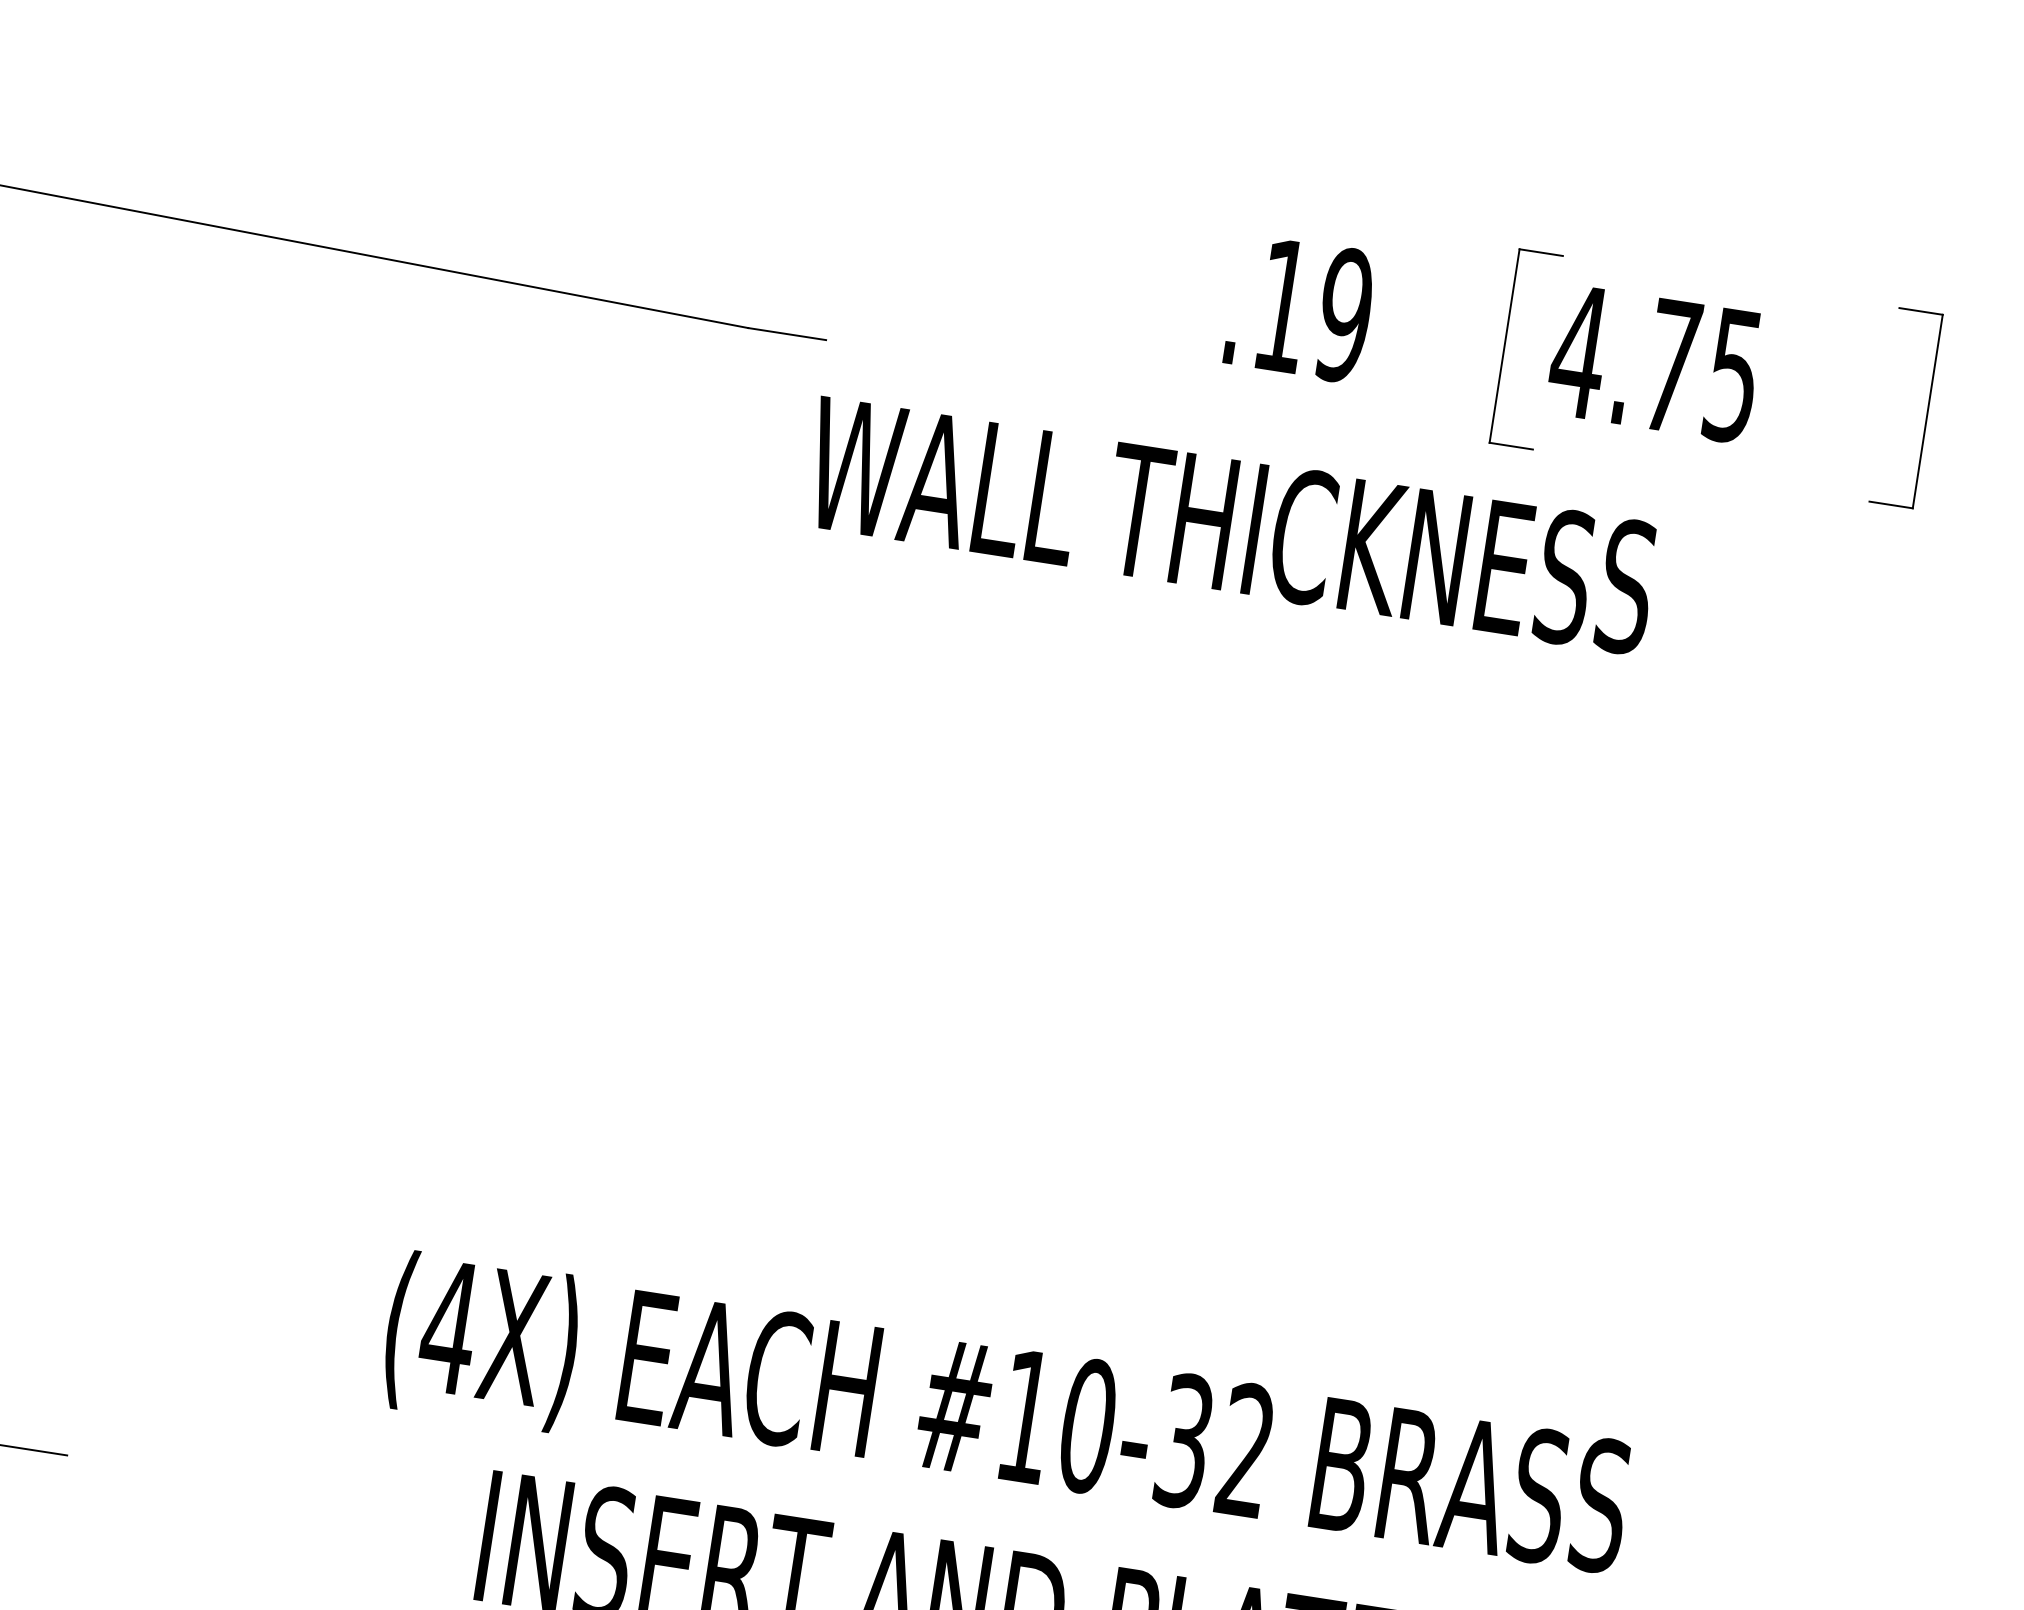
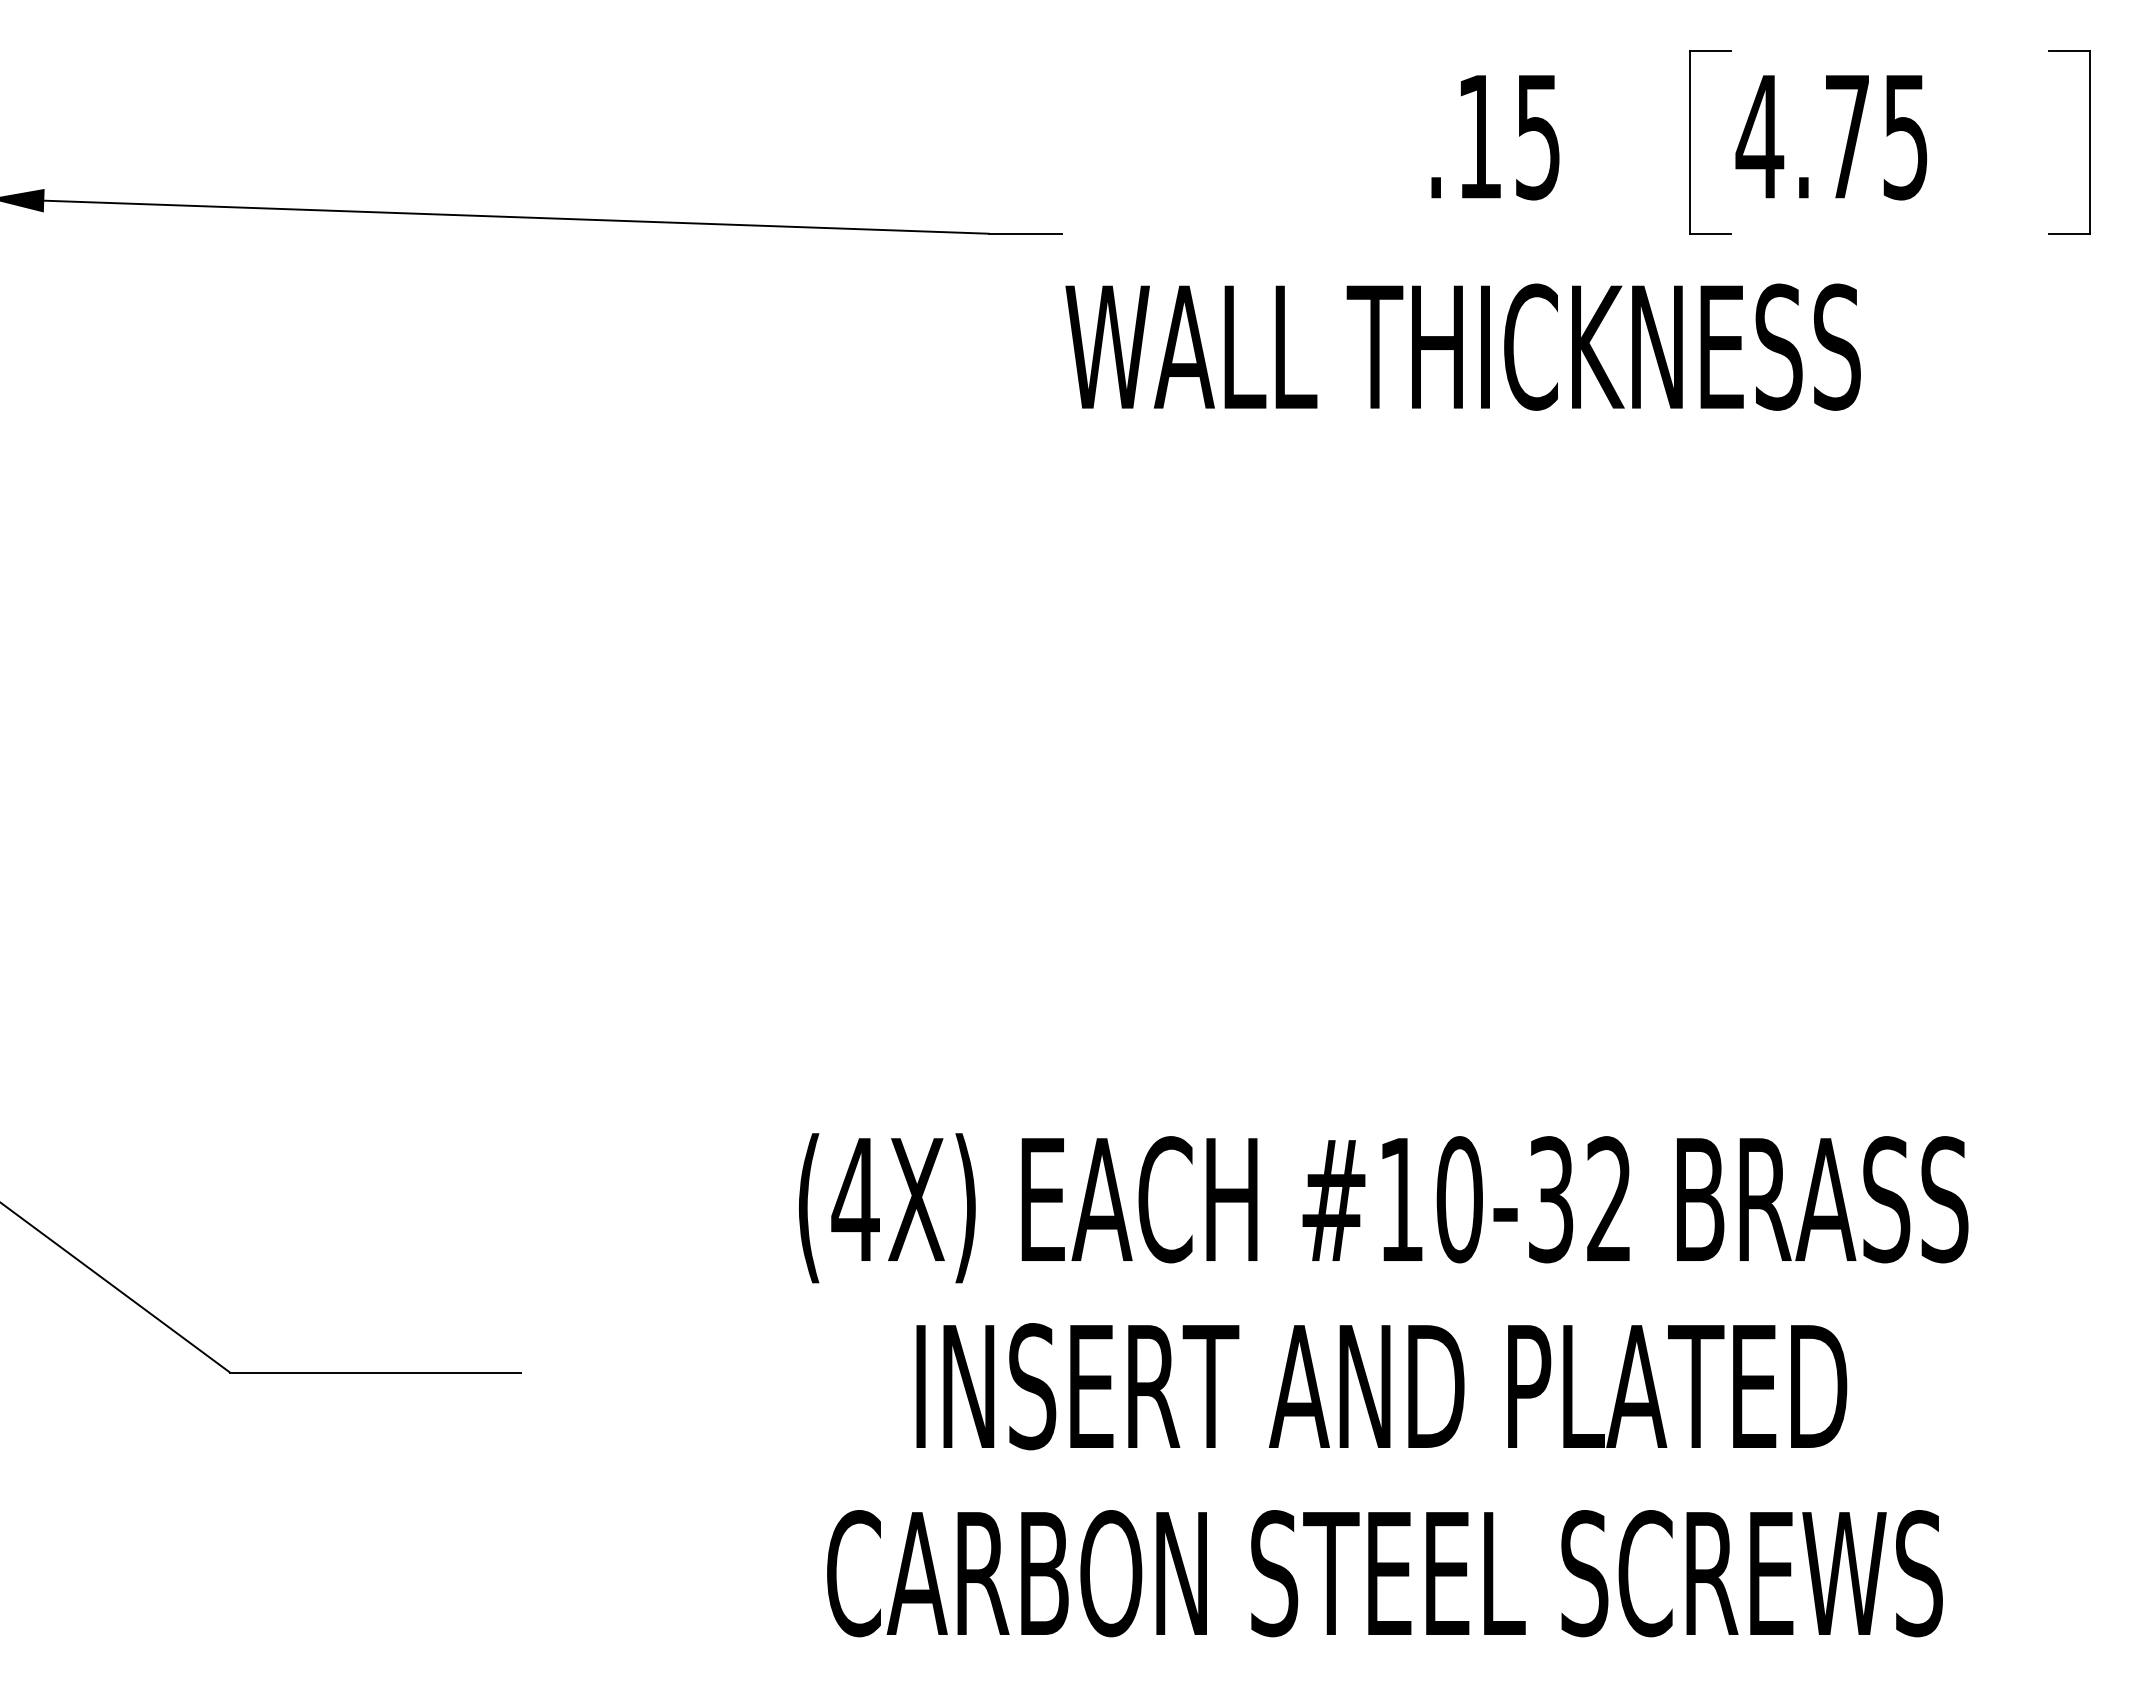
text: (1344, 315) -> (1537, 136), .19 -> .15

